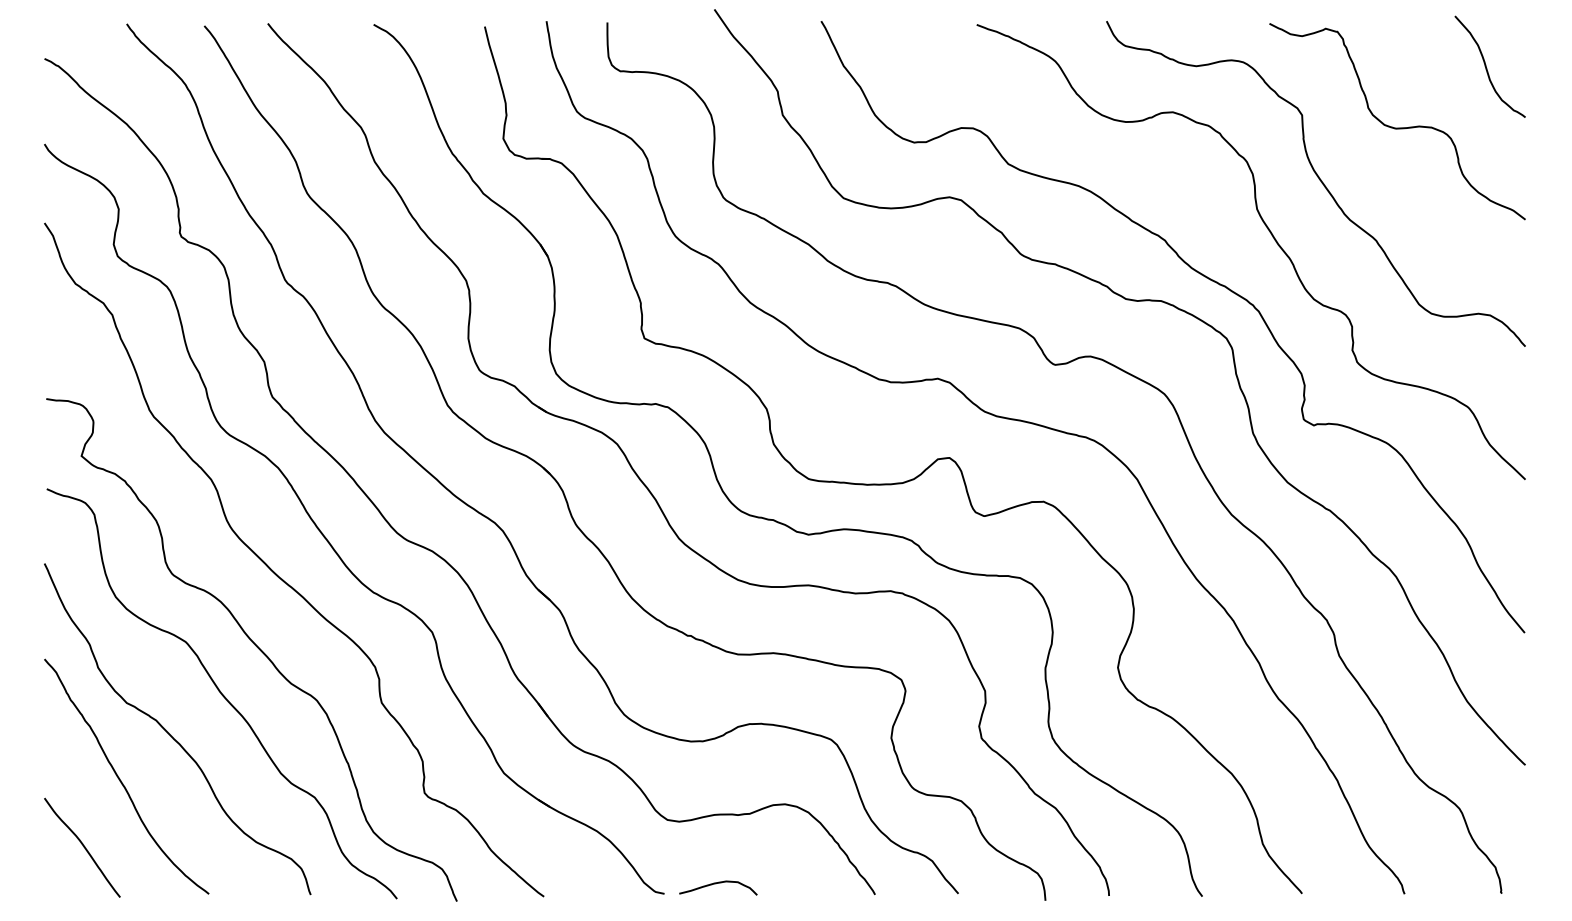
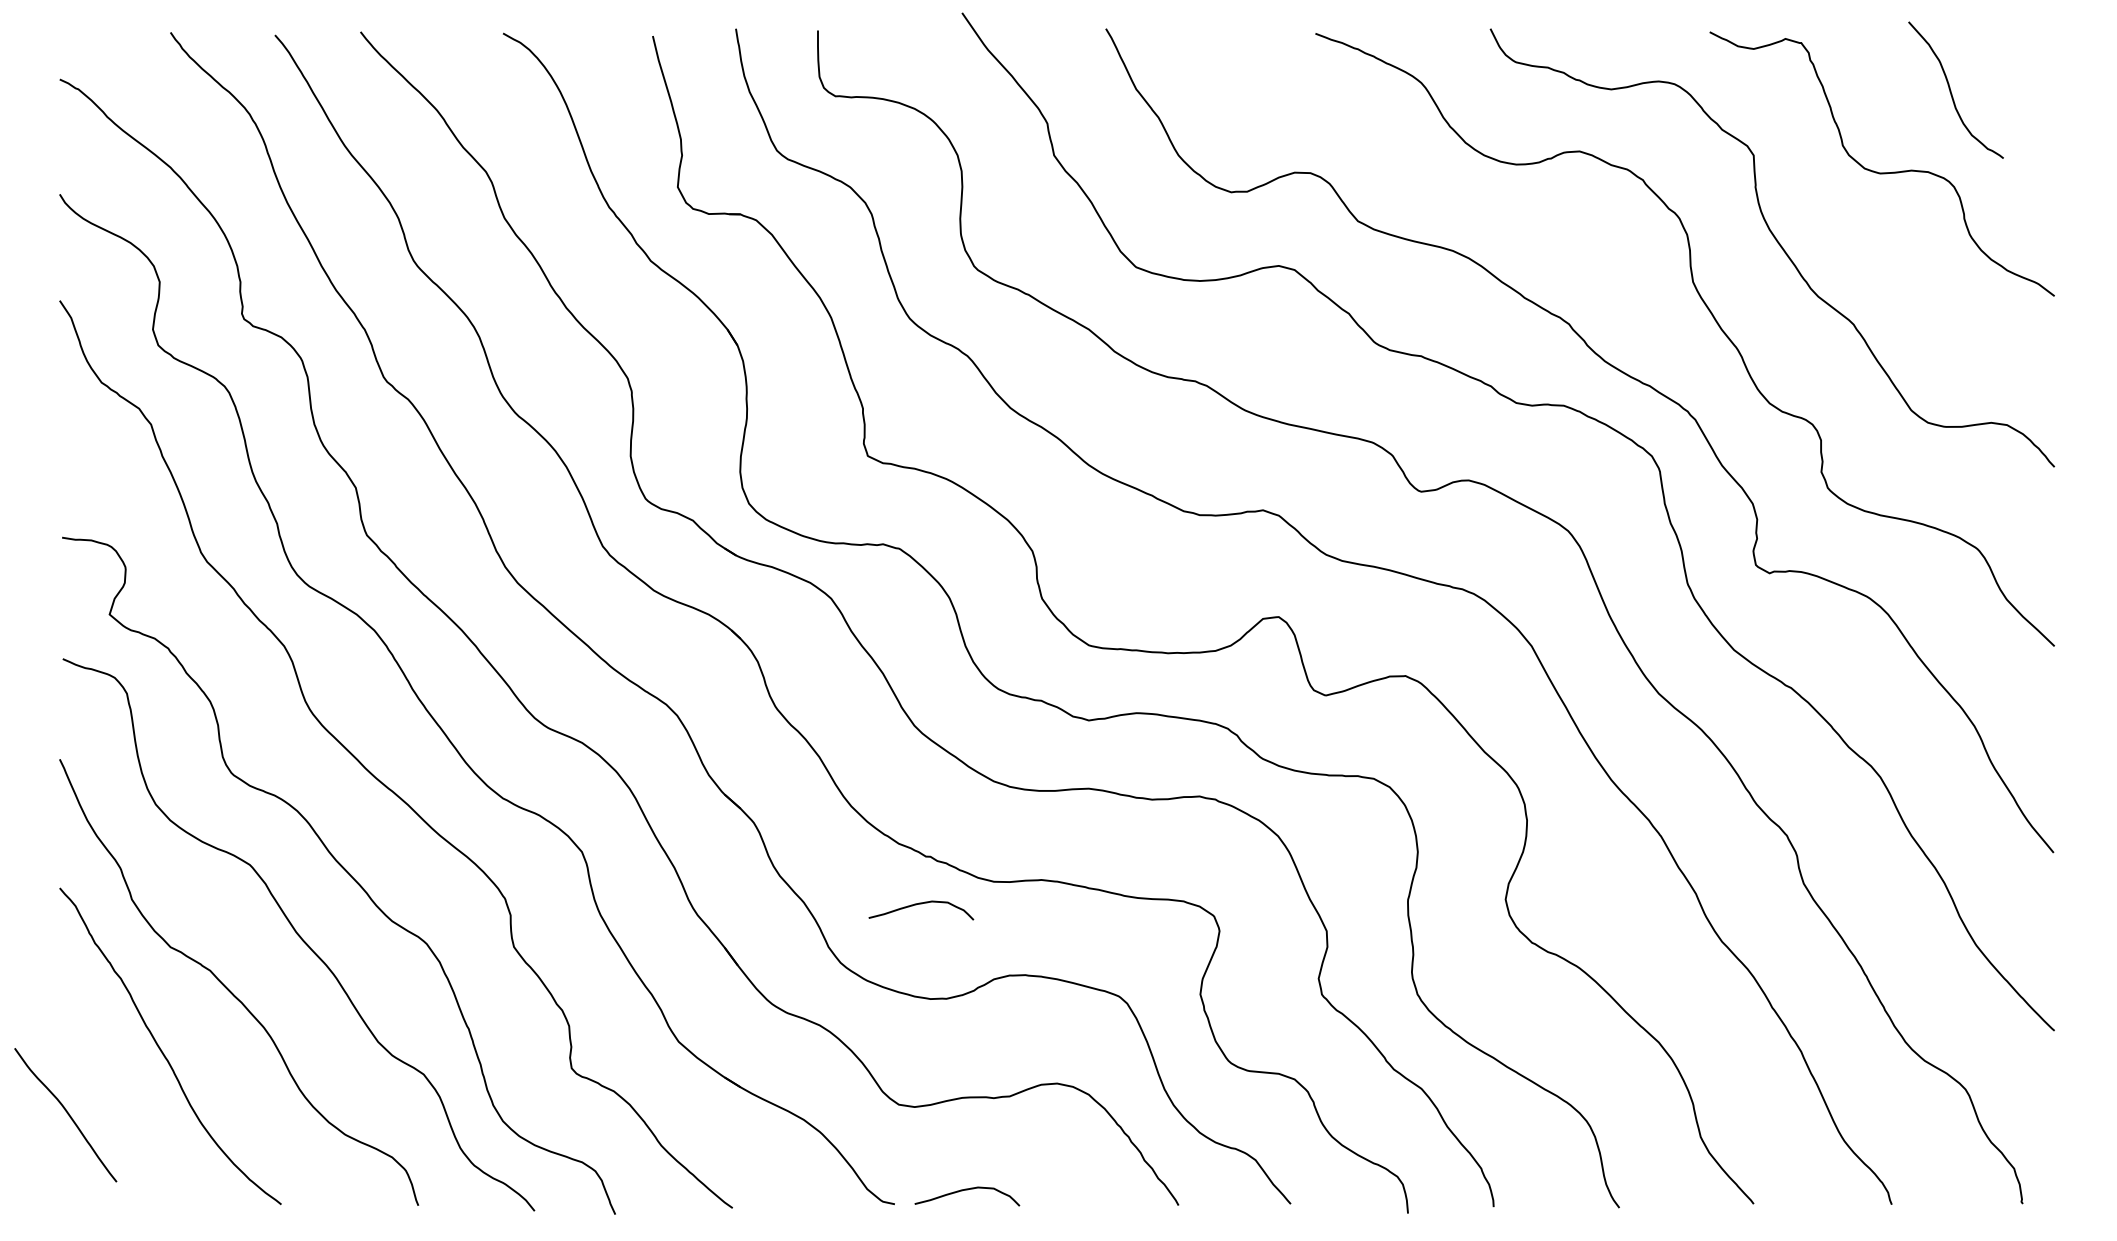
curve: (1486, 67) -> (1951, 90), moved
curve: (684, 671) -> (921, 904), added
curve: (83, 847) -> (67, 1114), moved

